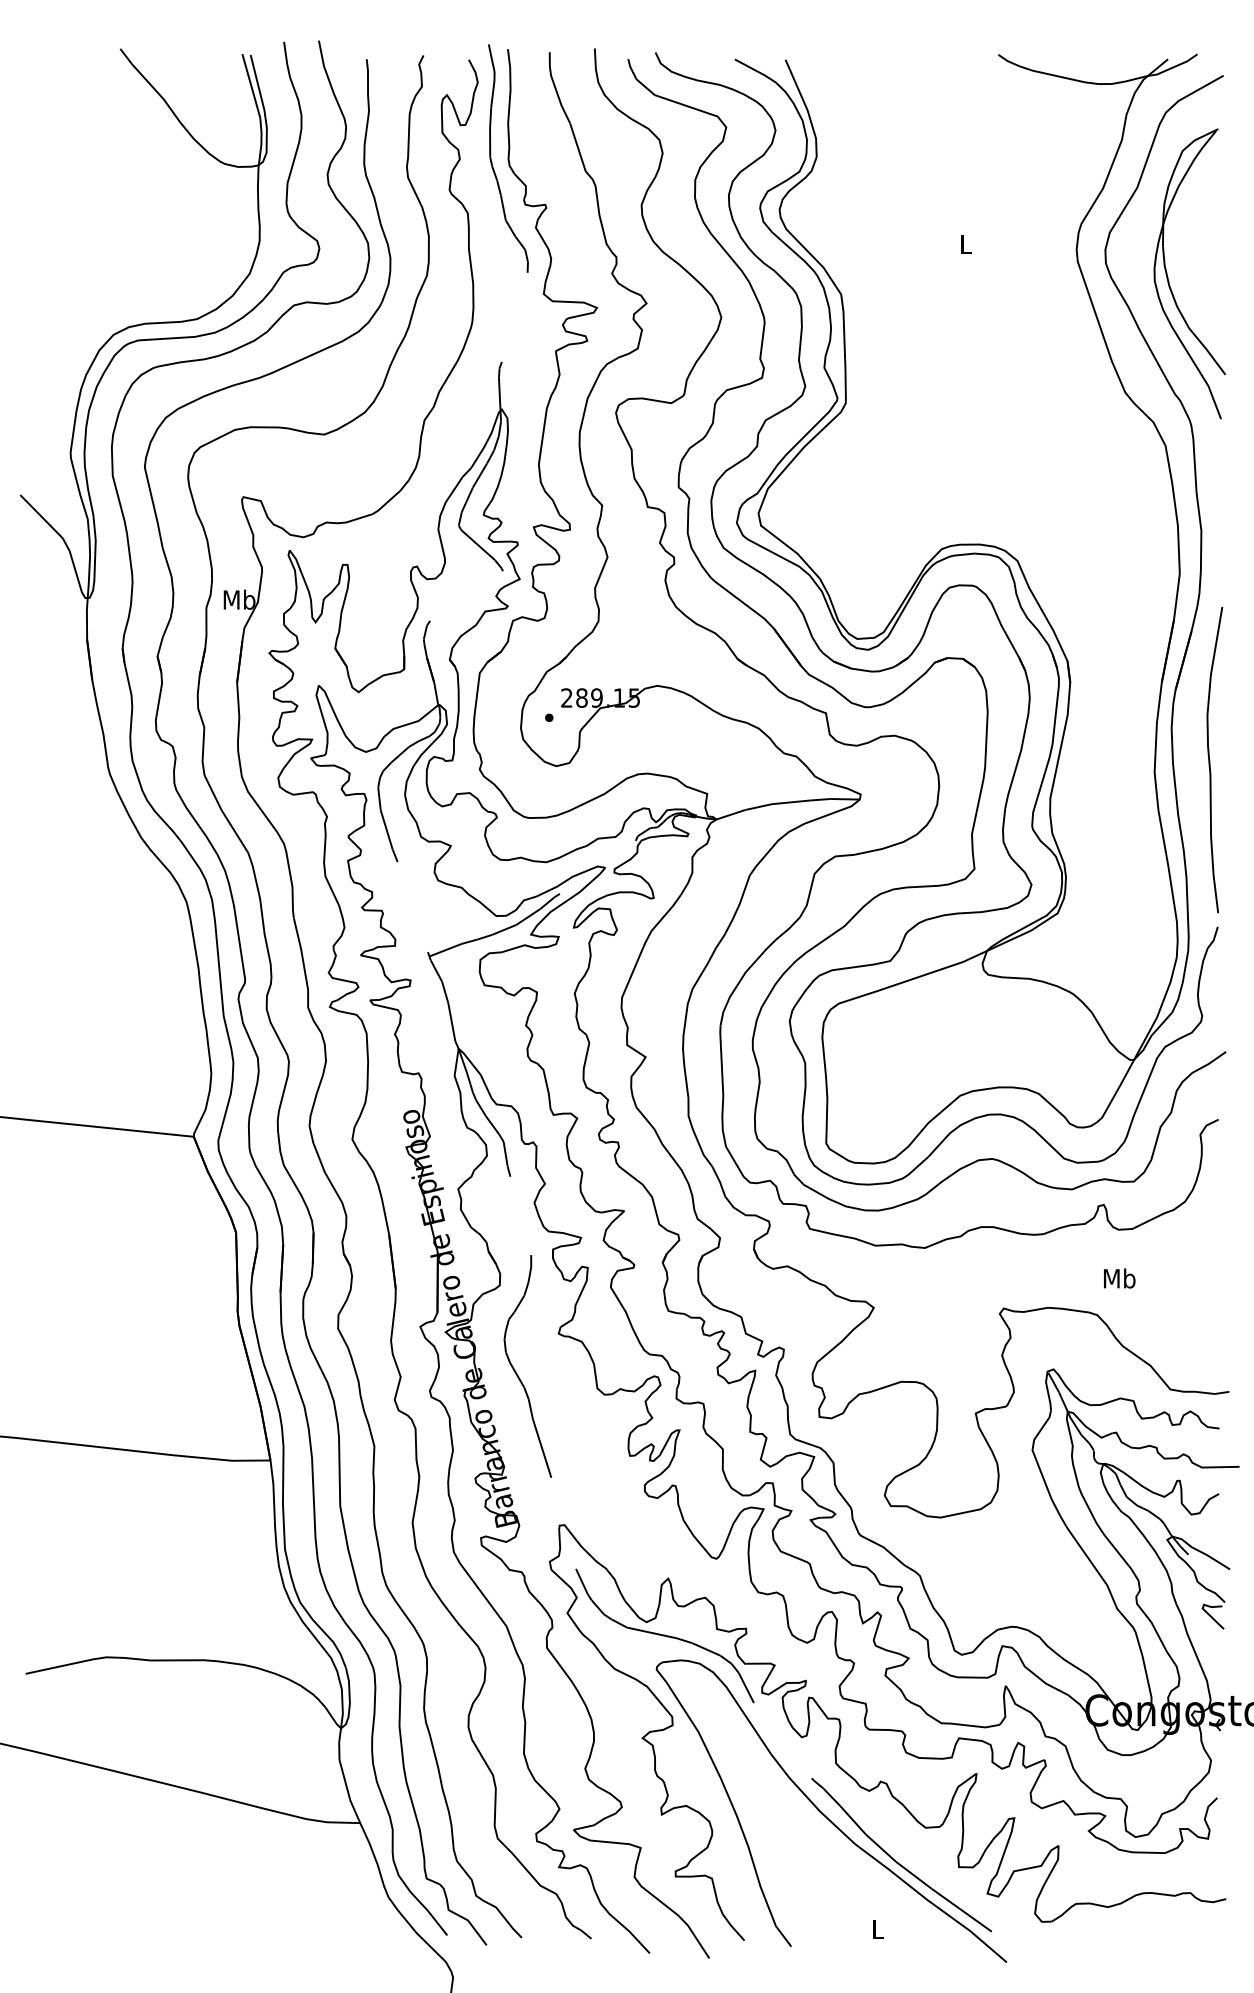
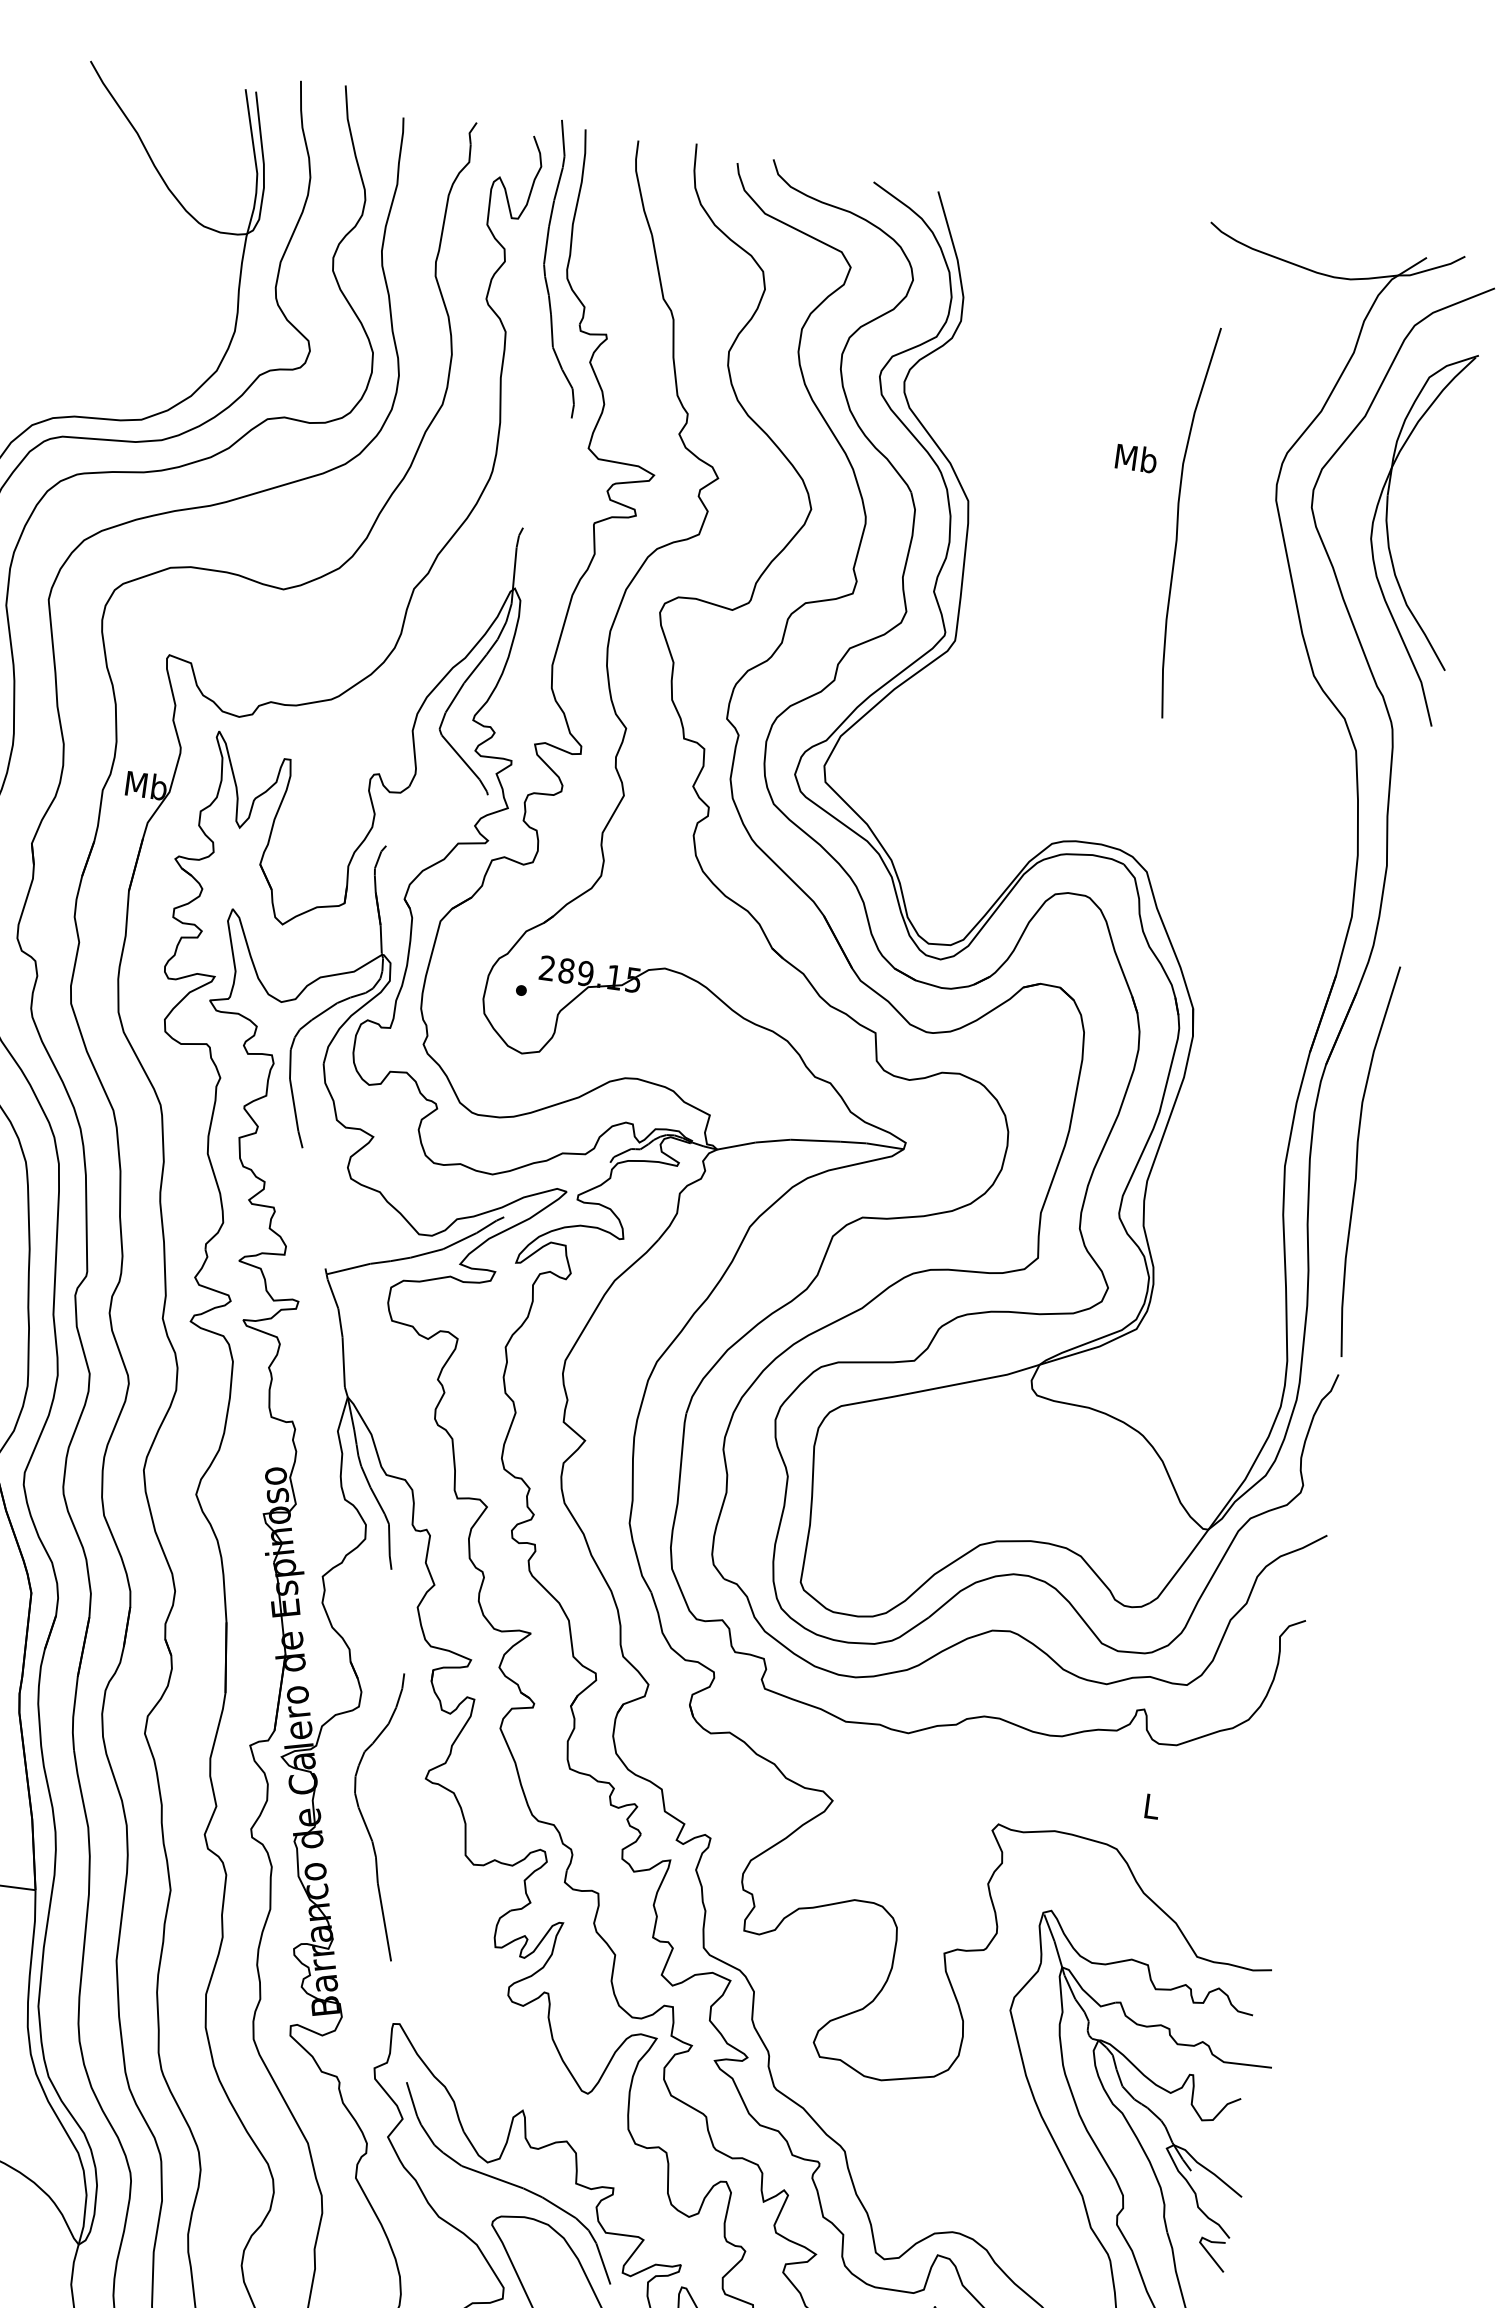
text: (965, 244) -> (1135, 458), L -> Mb
curve: (1005, 288) -> (1179, 522), added
text: (1119, 1278) -> (1151, 1806), Mb -> L

